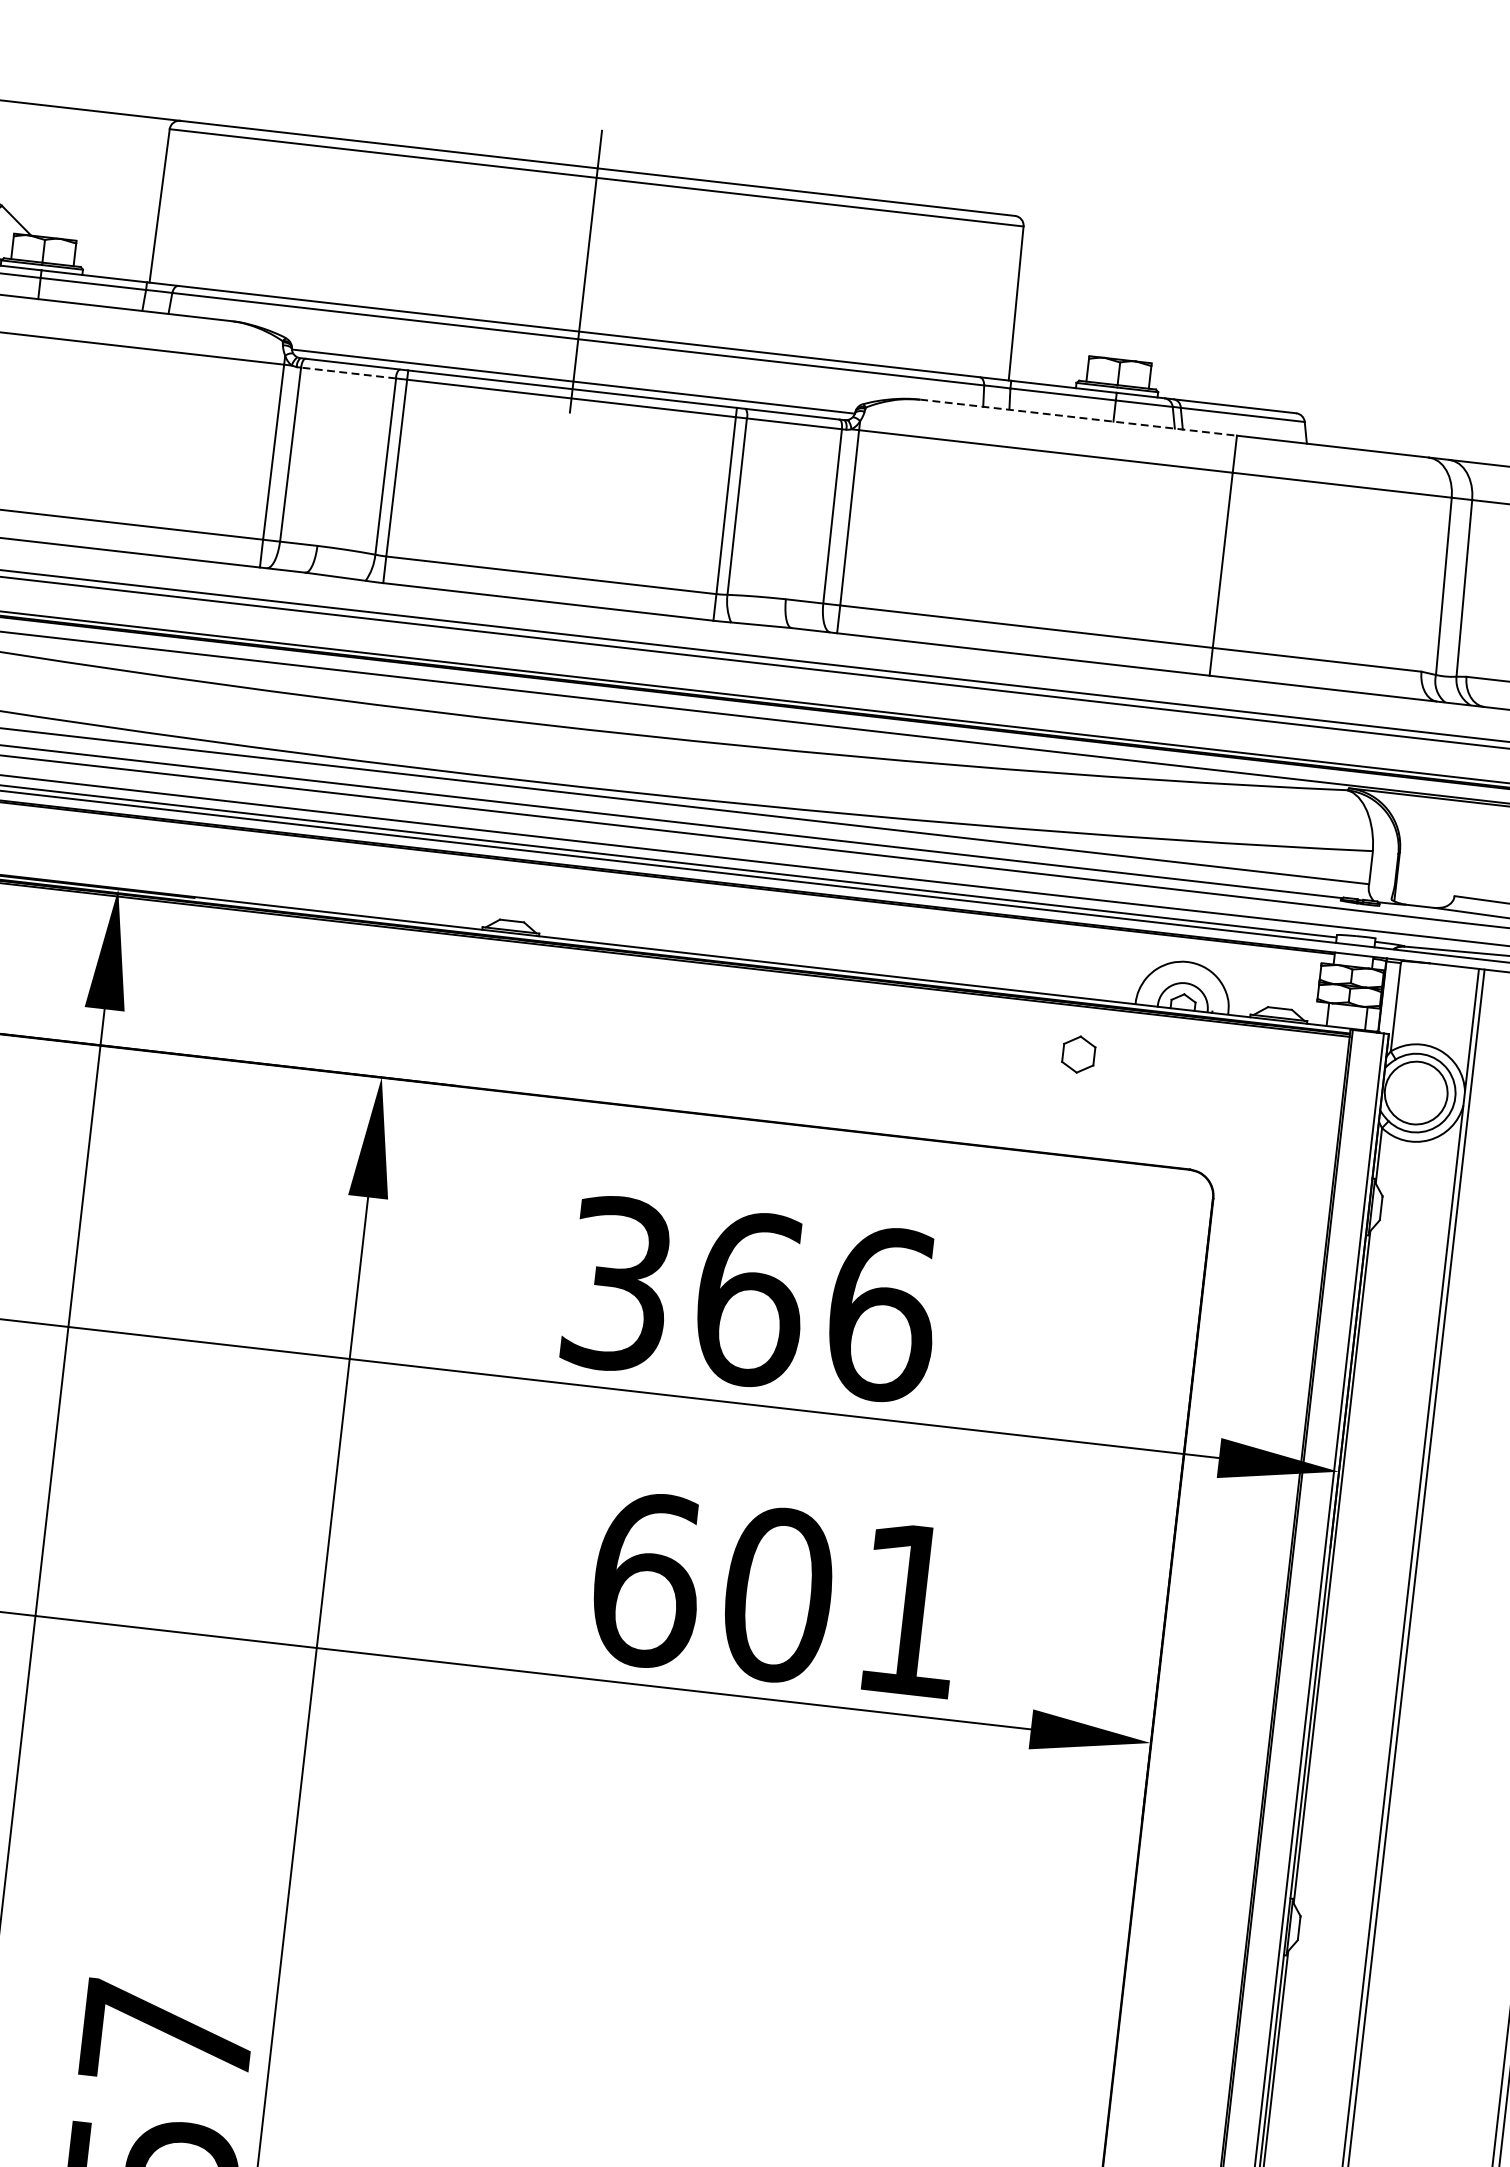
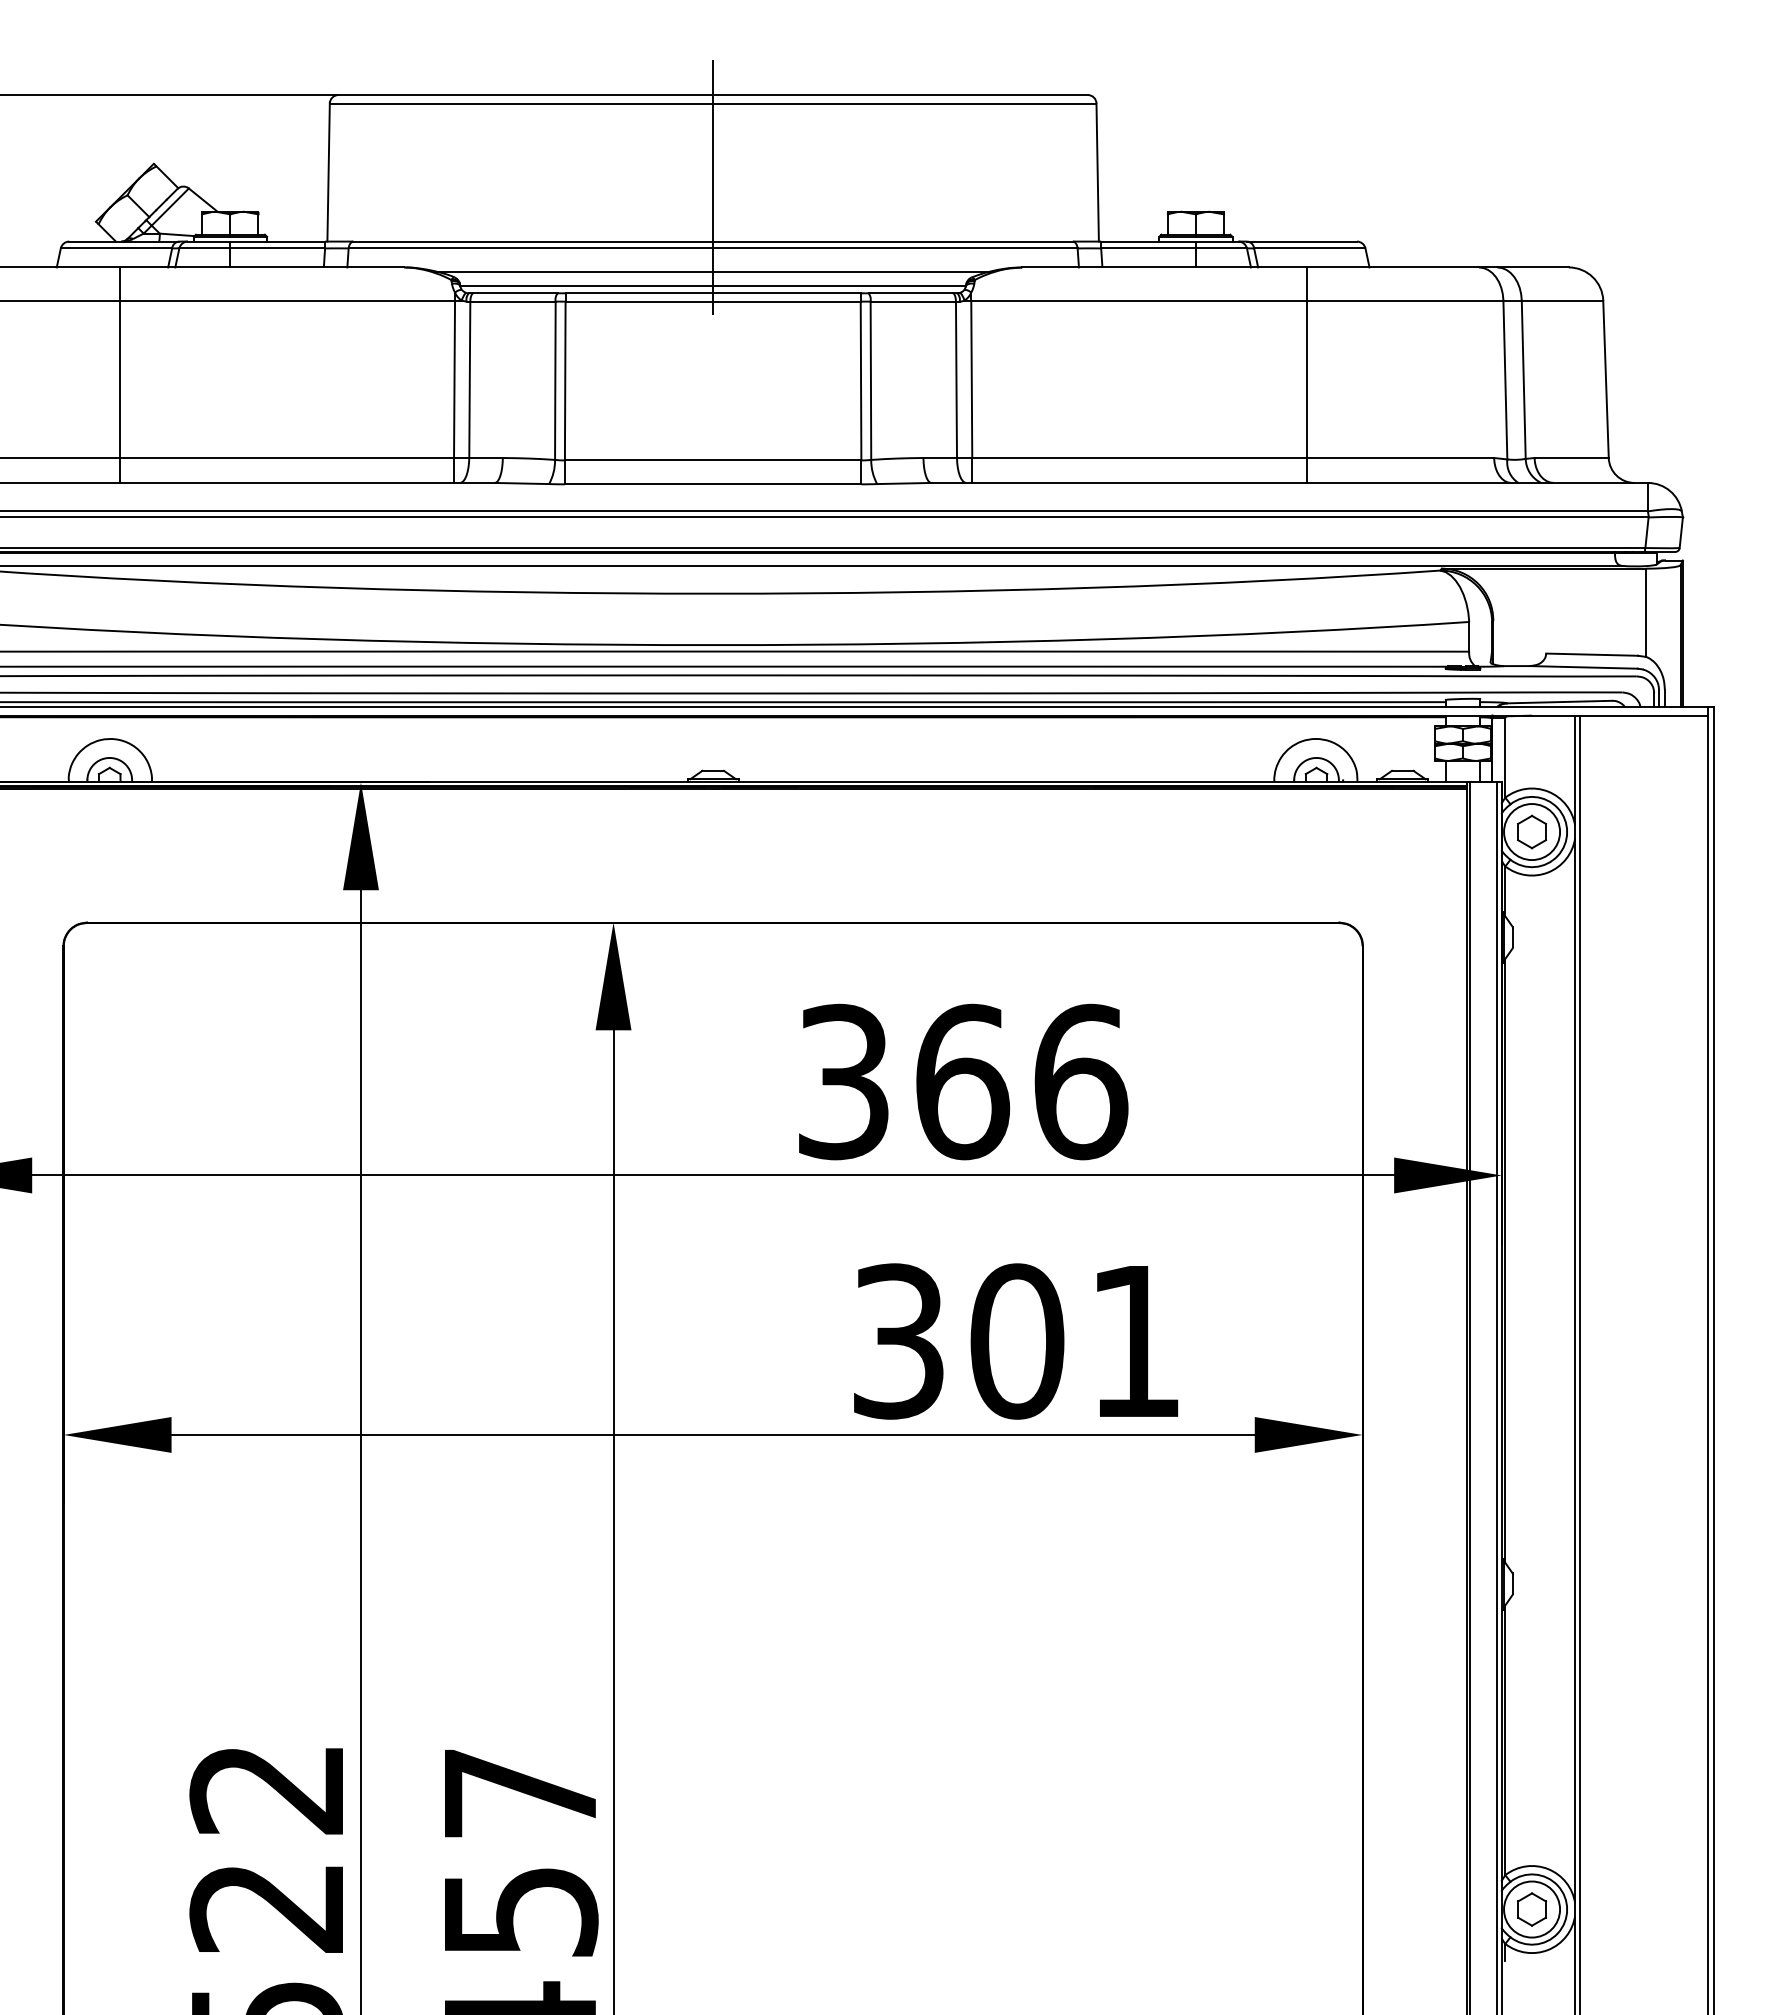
line: (575, 364) -> (713, 271), added
line: (349, 372) -> (513, 301), dashed -> solid
line: (1079, 417) -> (1165, 267), dashed -> solid
part: (1079, 1054) -> (1532, 831), moved
text: (647, 1580) -> (899, 1341), 601 -> 301

